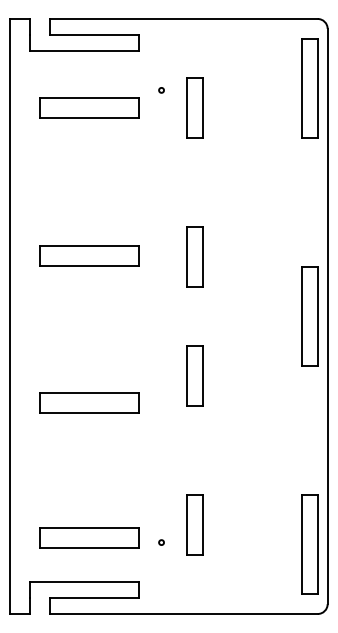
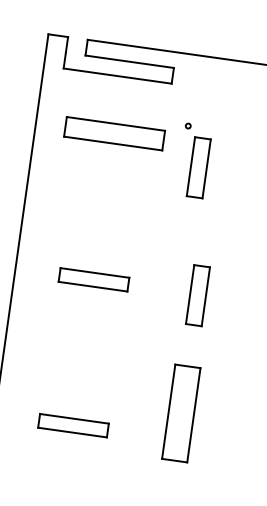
part: (194, 107) -> (198, 167), moved
part: (89, 255) -> (93, 279), size x0.7
part: (194, 375) -> (181, 412), size x1.6
part: (89, 402) -> (73, 425), size x0.7

